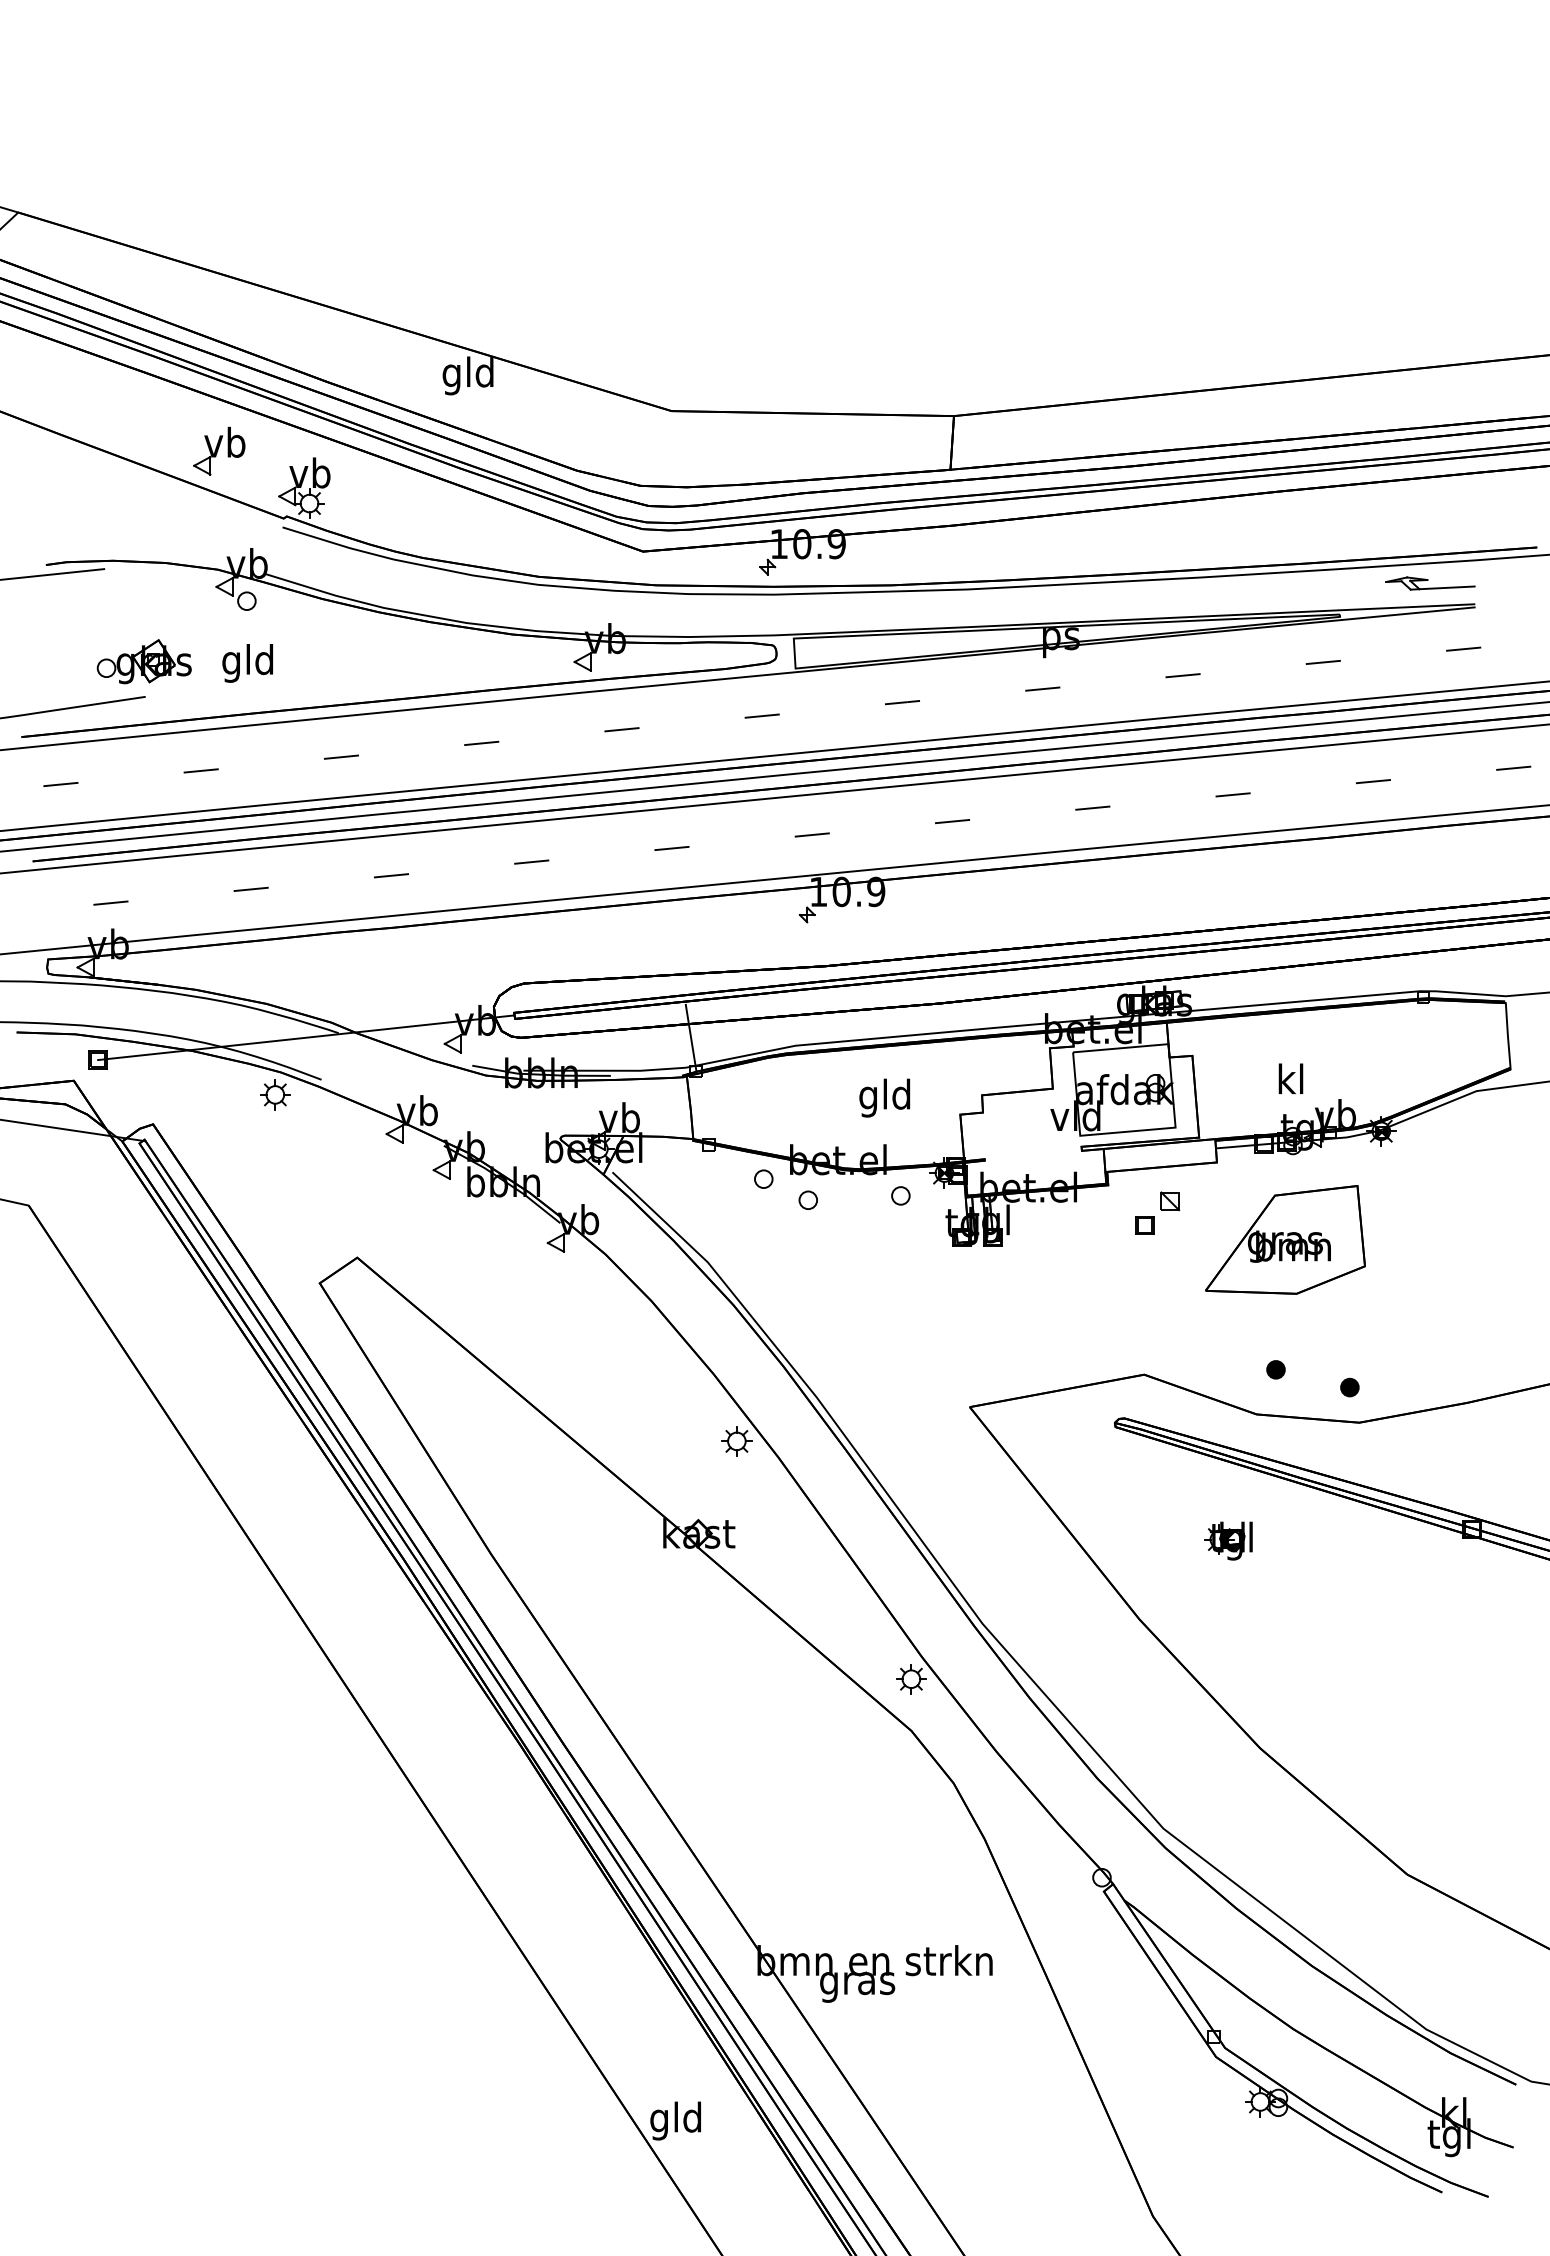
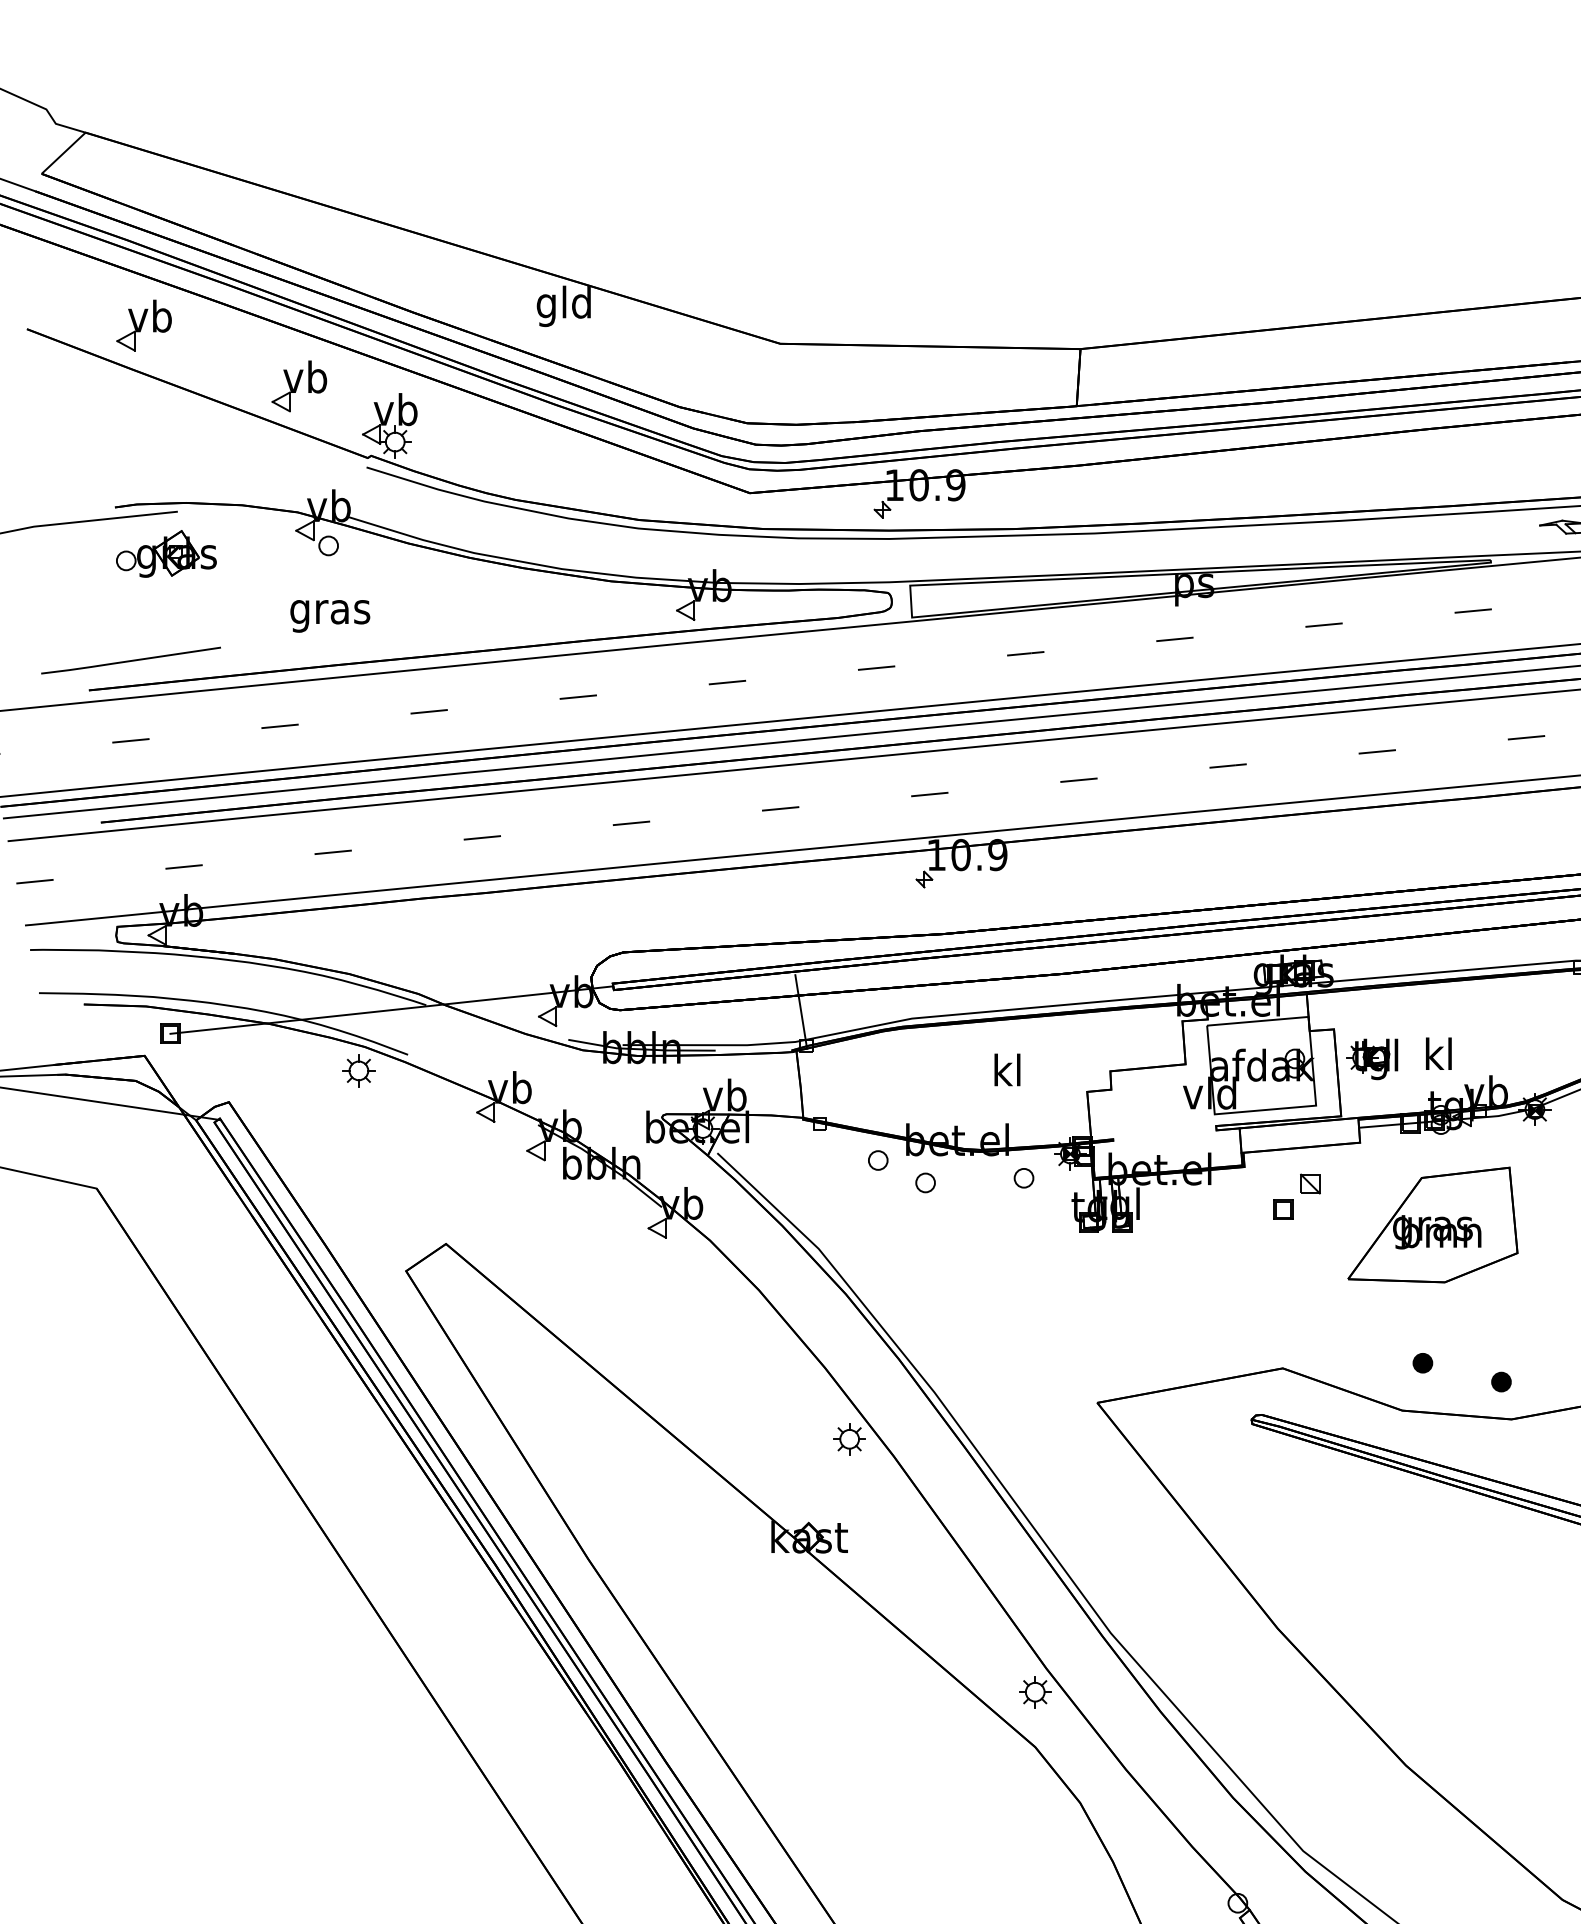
part: (73, 393) -> (144, 325), added
part: (143, 661) -> (165, 553), moved
text: (247, 663) -> (329, 612), gld -> gras
text: (884, 1097) -> (1006, 1073), gld -> kl
part: (1228, 1540) -> (1372, 1058), moved

